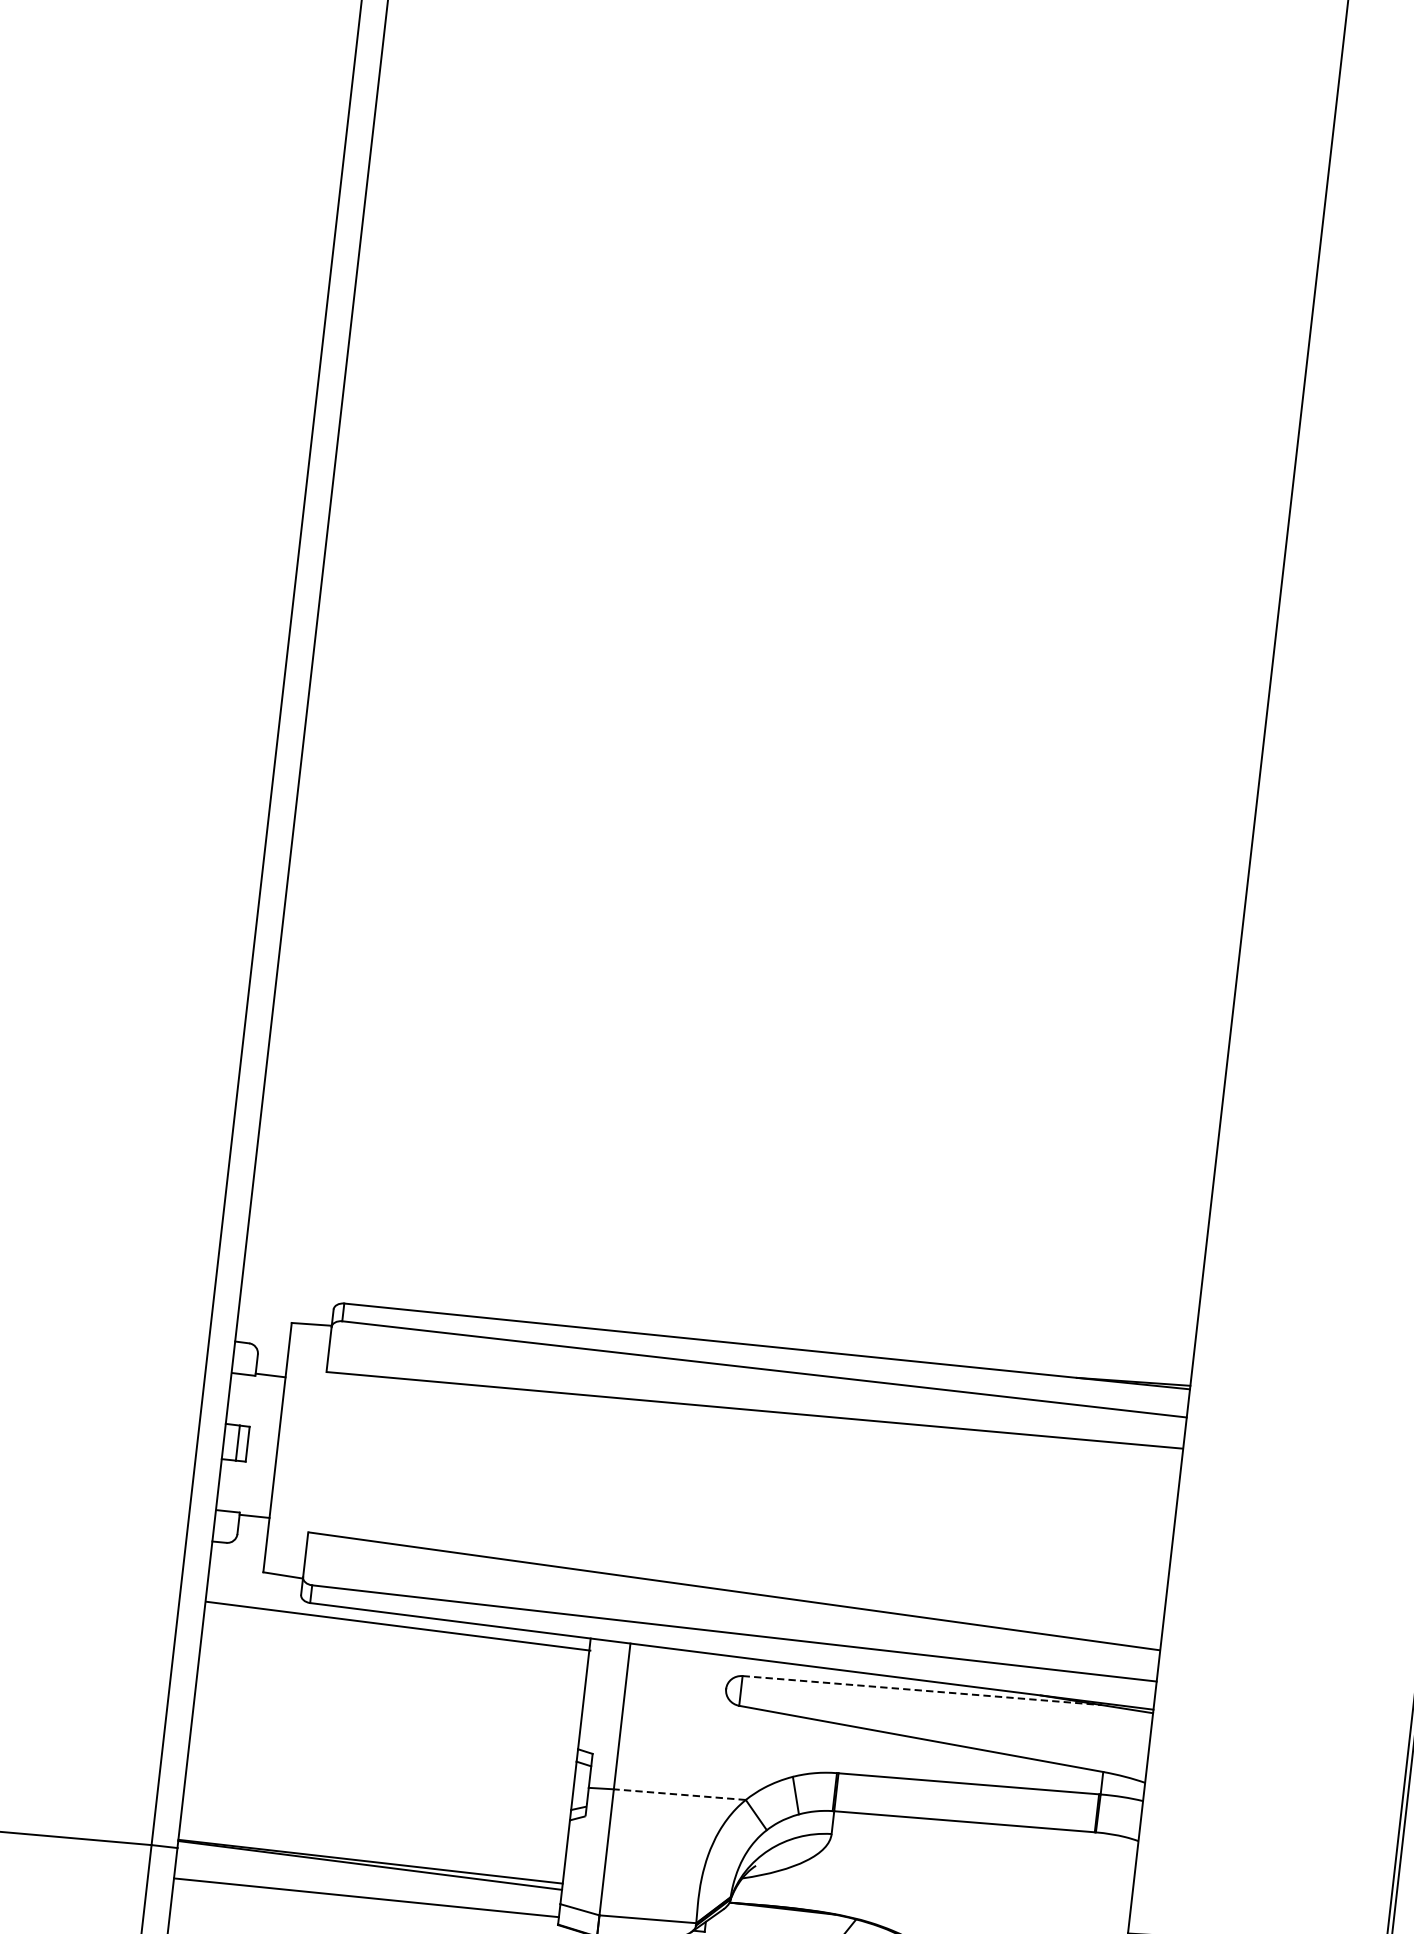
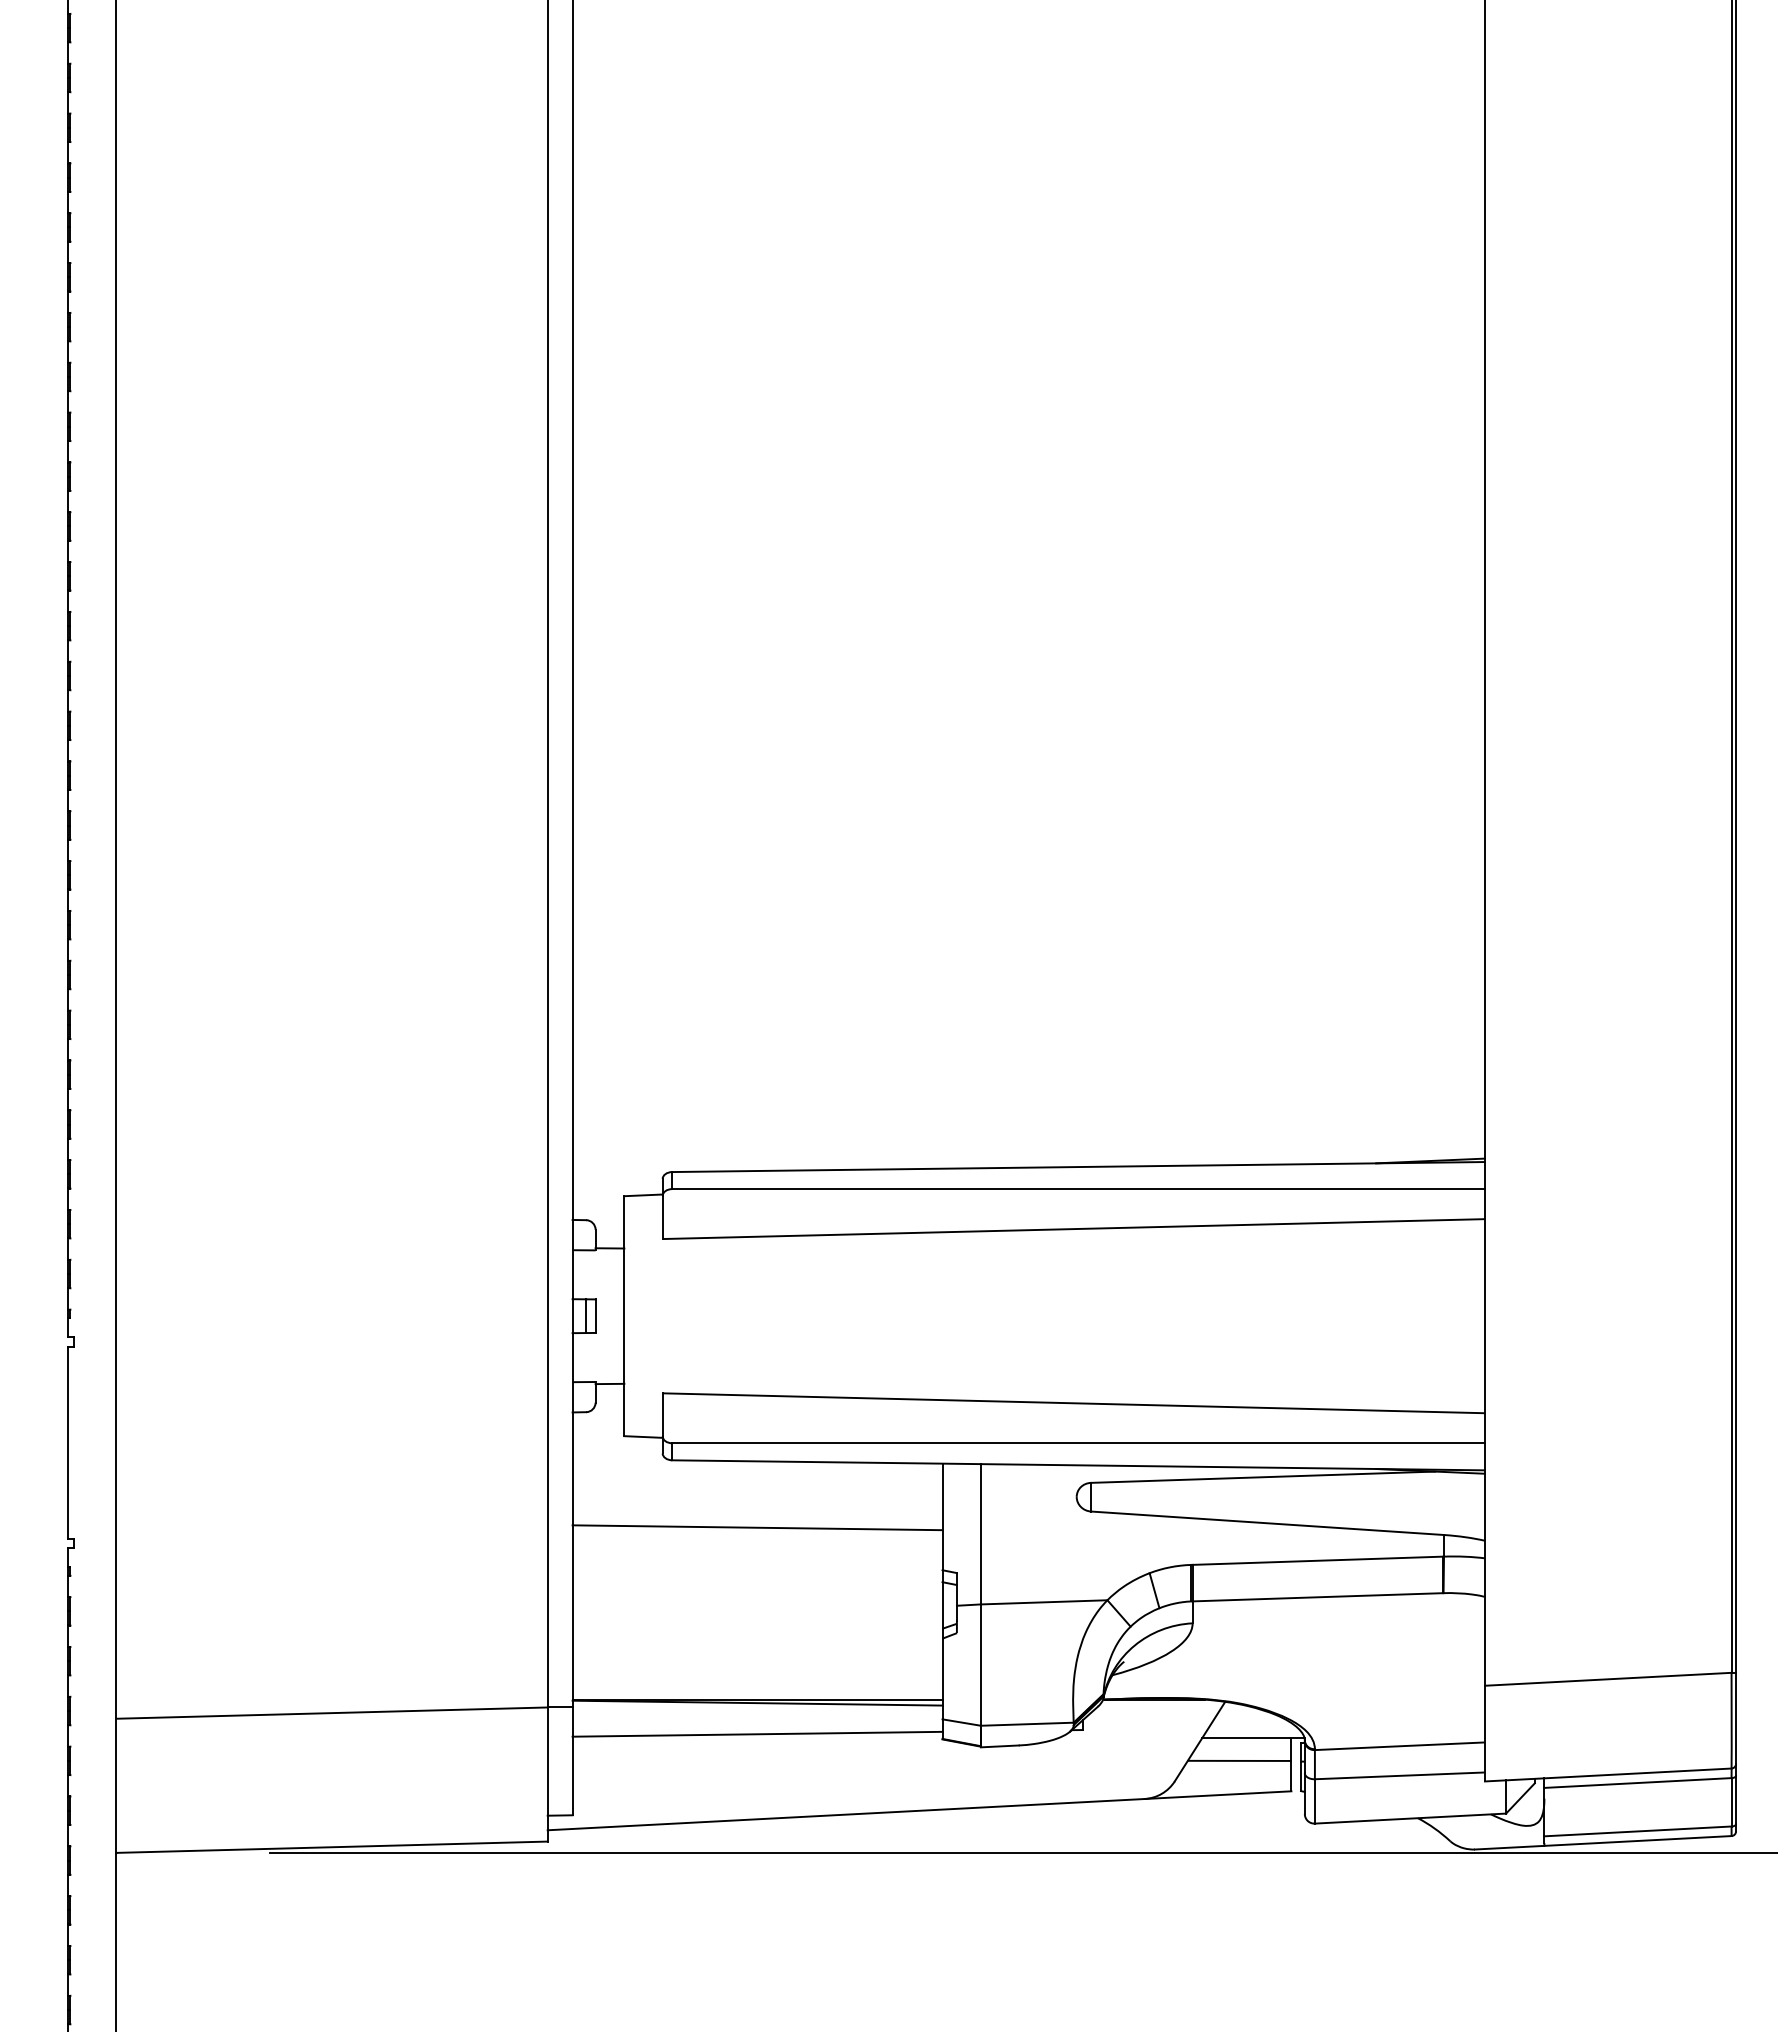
line: (398, 1625) -> (757, 1527), moved
line: (922, 1690) -> (1263, 1477), dashed -> solid
line: (679, 1794) -> (1043, 1602), dashed -> solid

